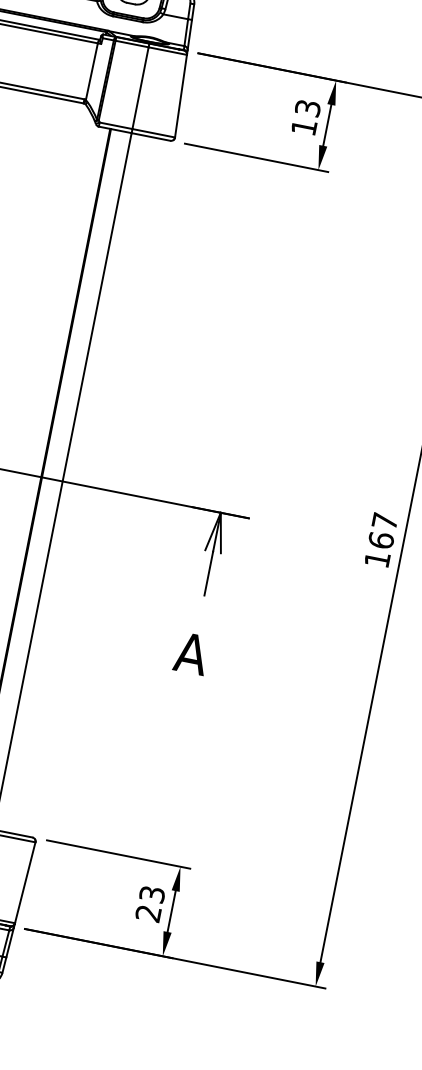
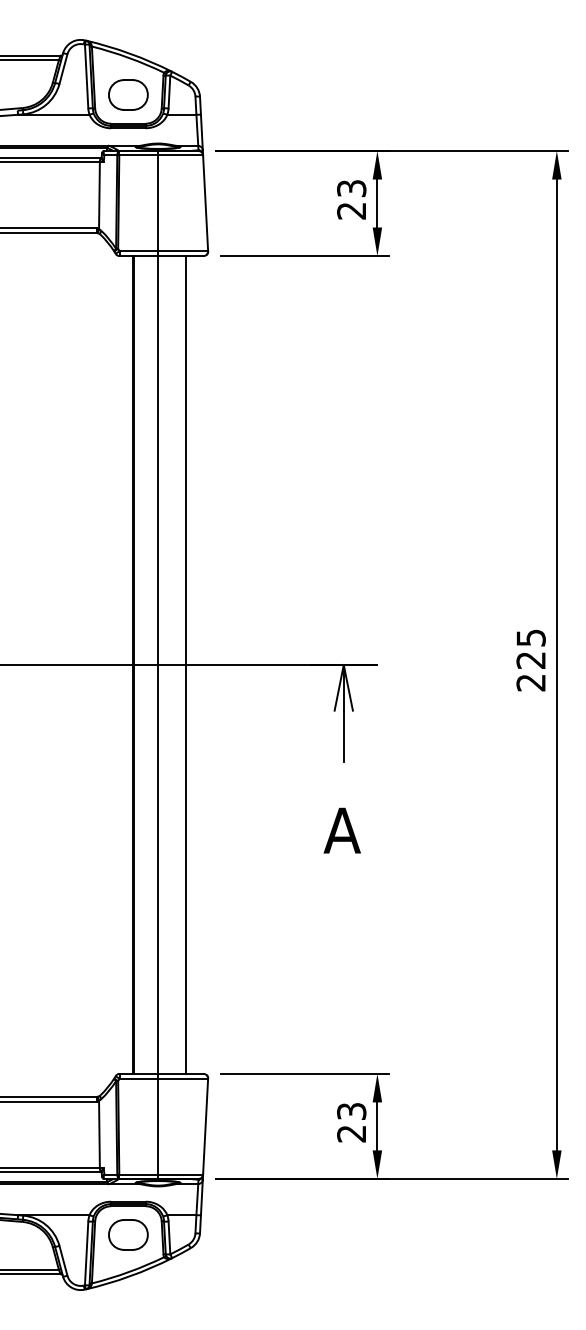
text: (303, 127) -> (351, 211), 13 -> 23
line: (86, 485) -> (185, 664), added
text: (380, 540) -> (530, 660), 167 -> 225

